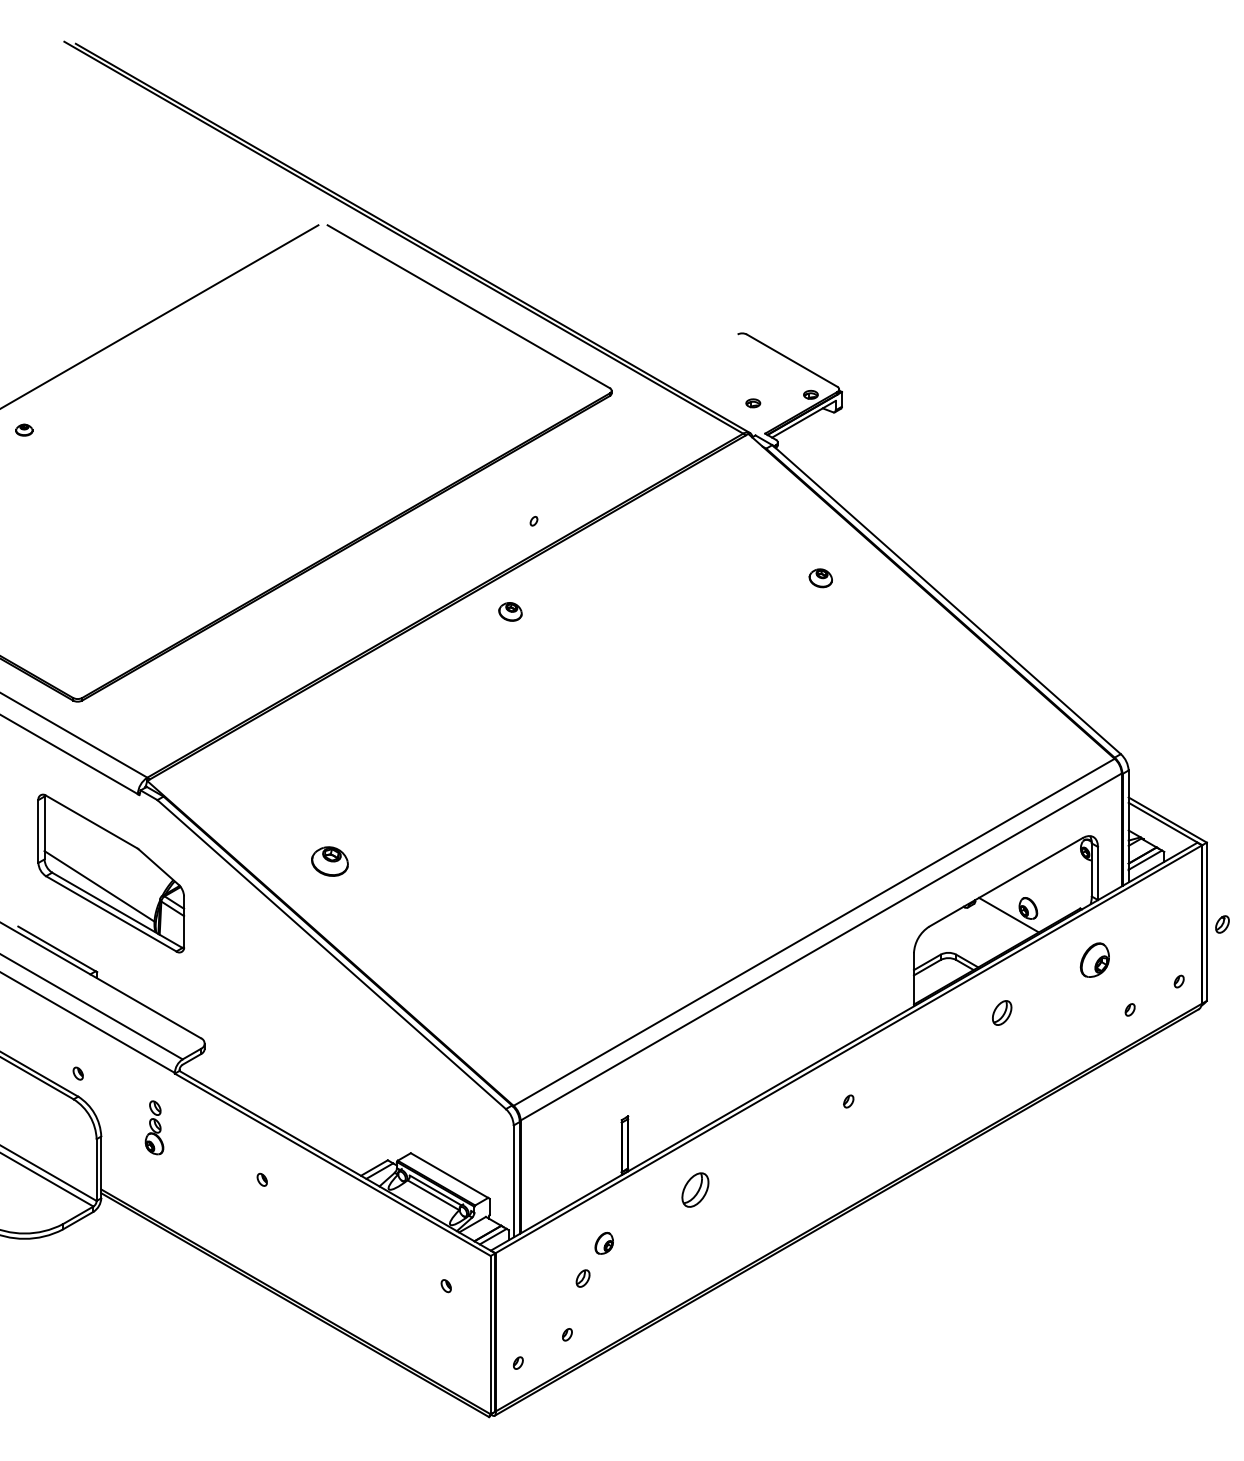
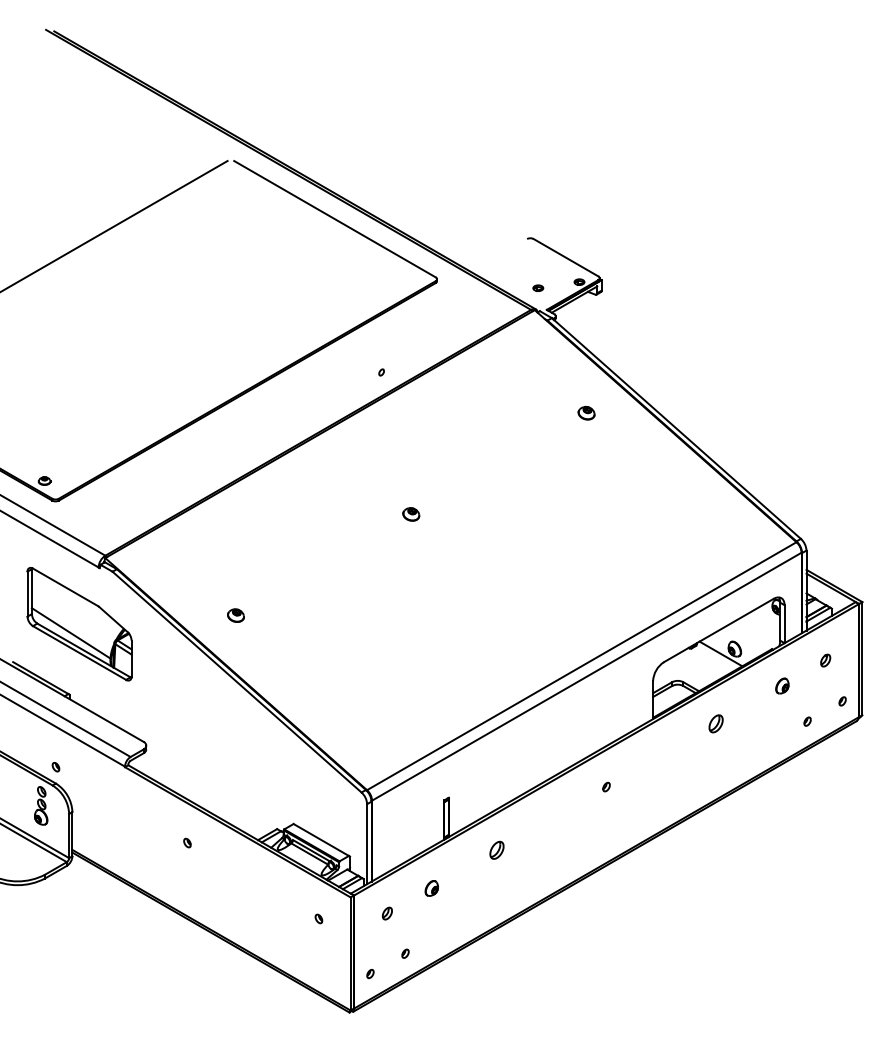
part: (24, 429) -> (44, 480), moved
part: (510, 611) -> (411, 514), moved
part: (330, 861) -> (236, 615), size x0.62
part: (1222, 924) -> (825, 660), moved
part: (1094, 959) -> (782, 685), size x0.62
part: (154, 1127) -> (41, 805), moved
part: (695, 1189) -> (497, 849), size x0.71
part: (582, 1278) -> (386, 913), moved

